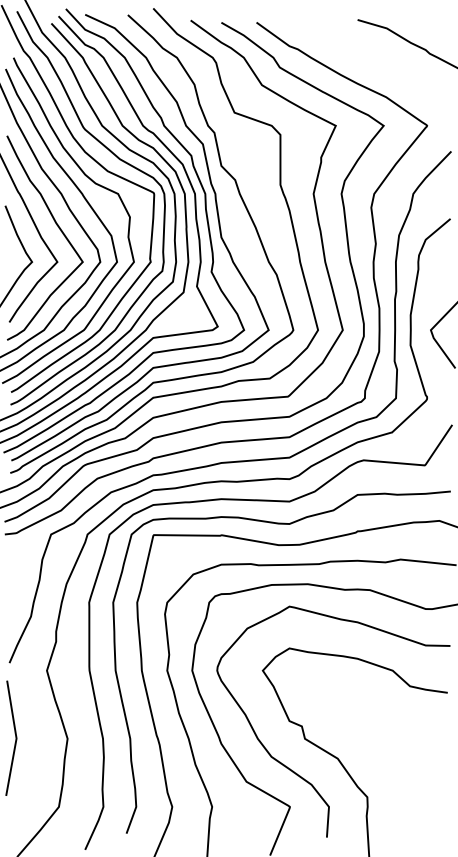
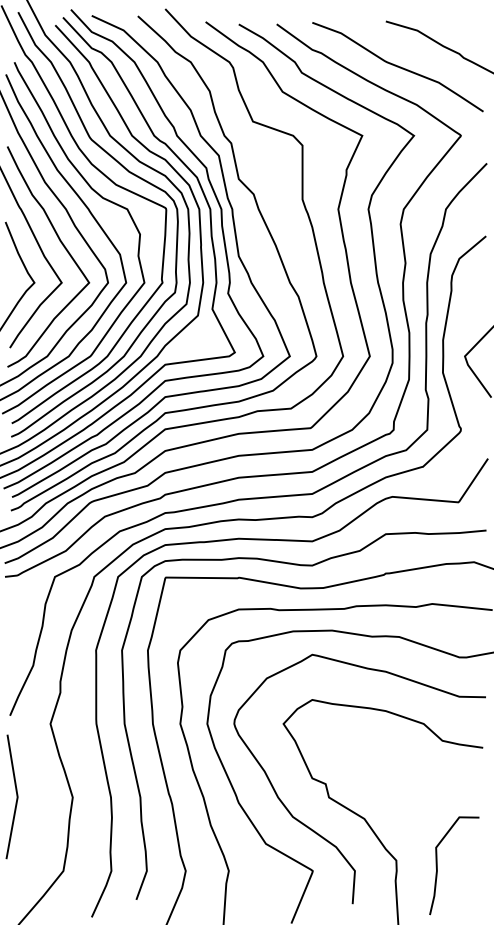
curve: (368, 62) -> (397, 67), added
curve: (405, 801) -> (437, 865), added

